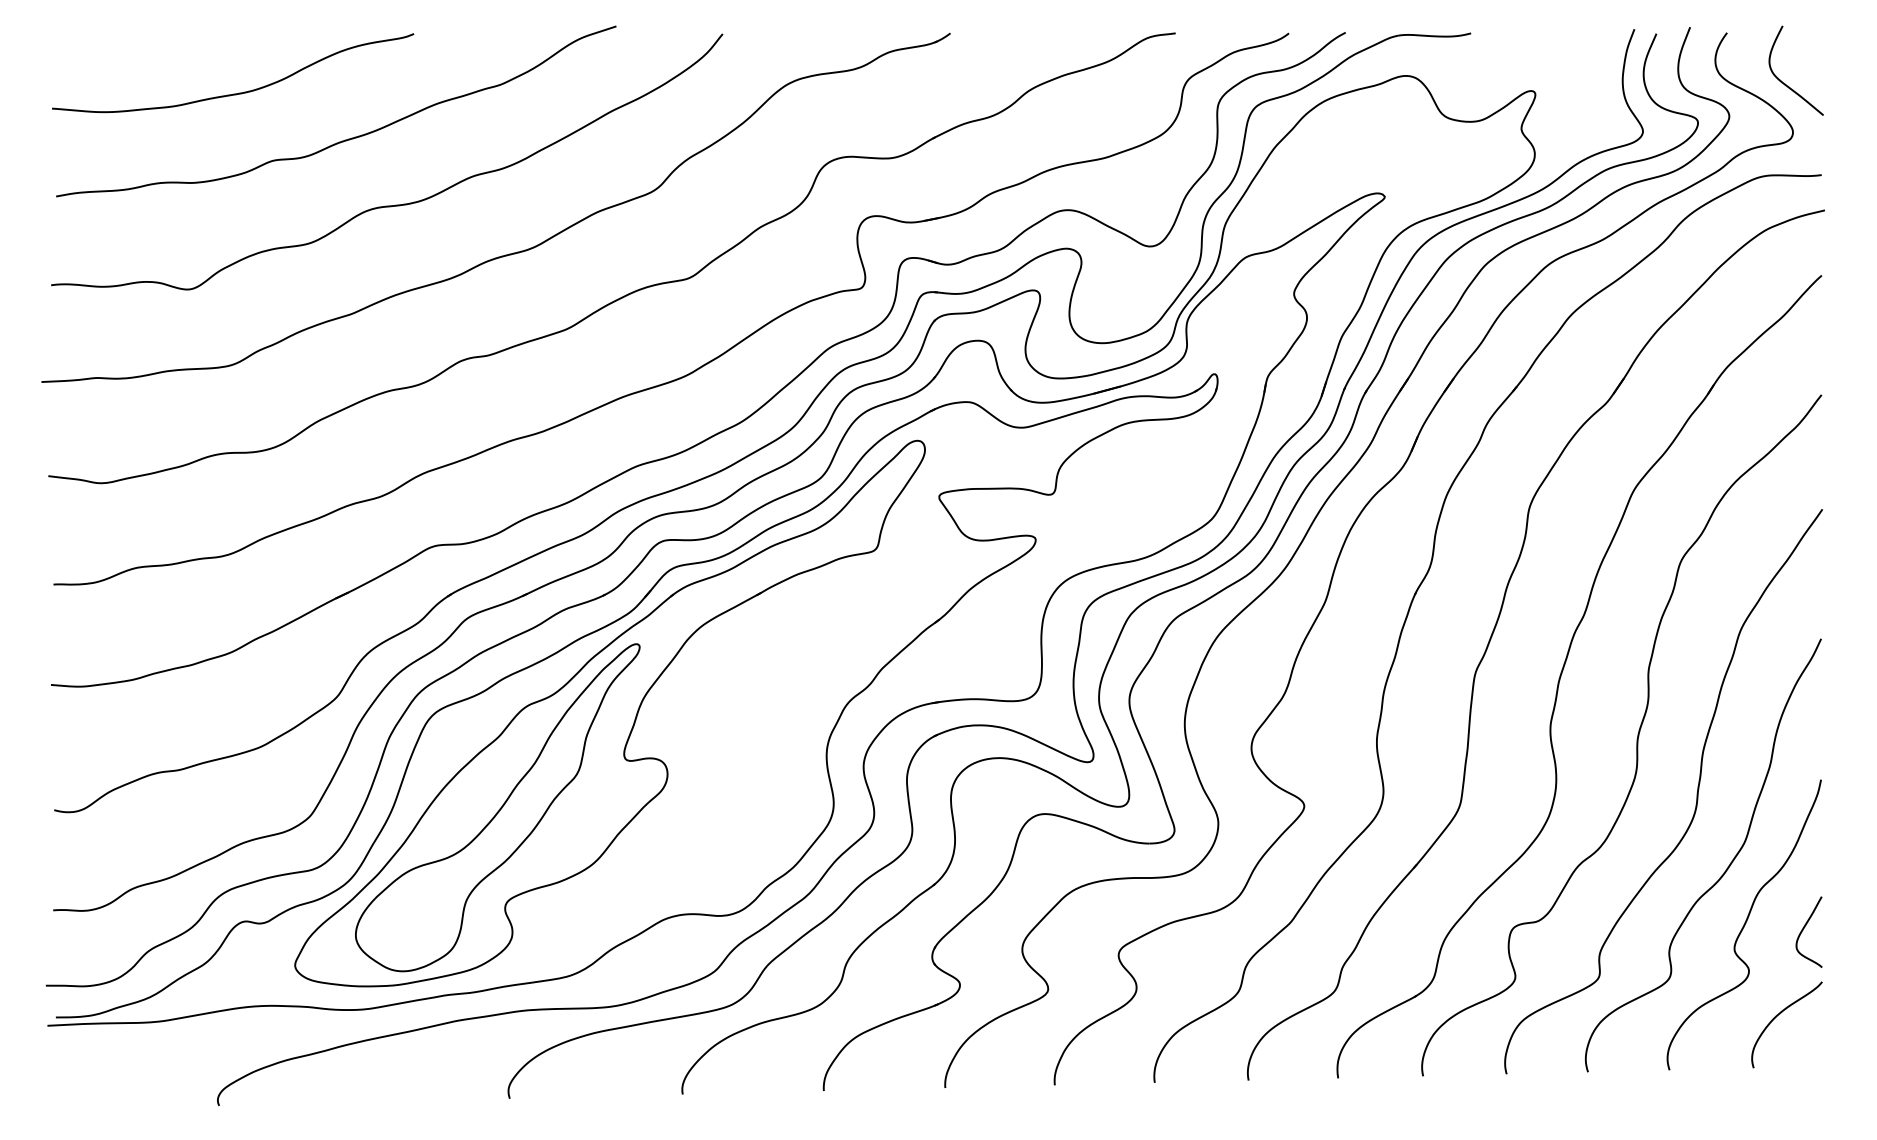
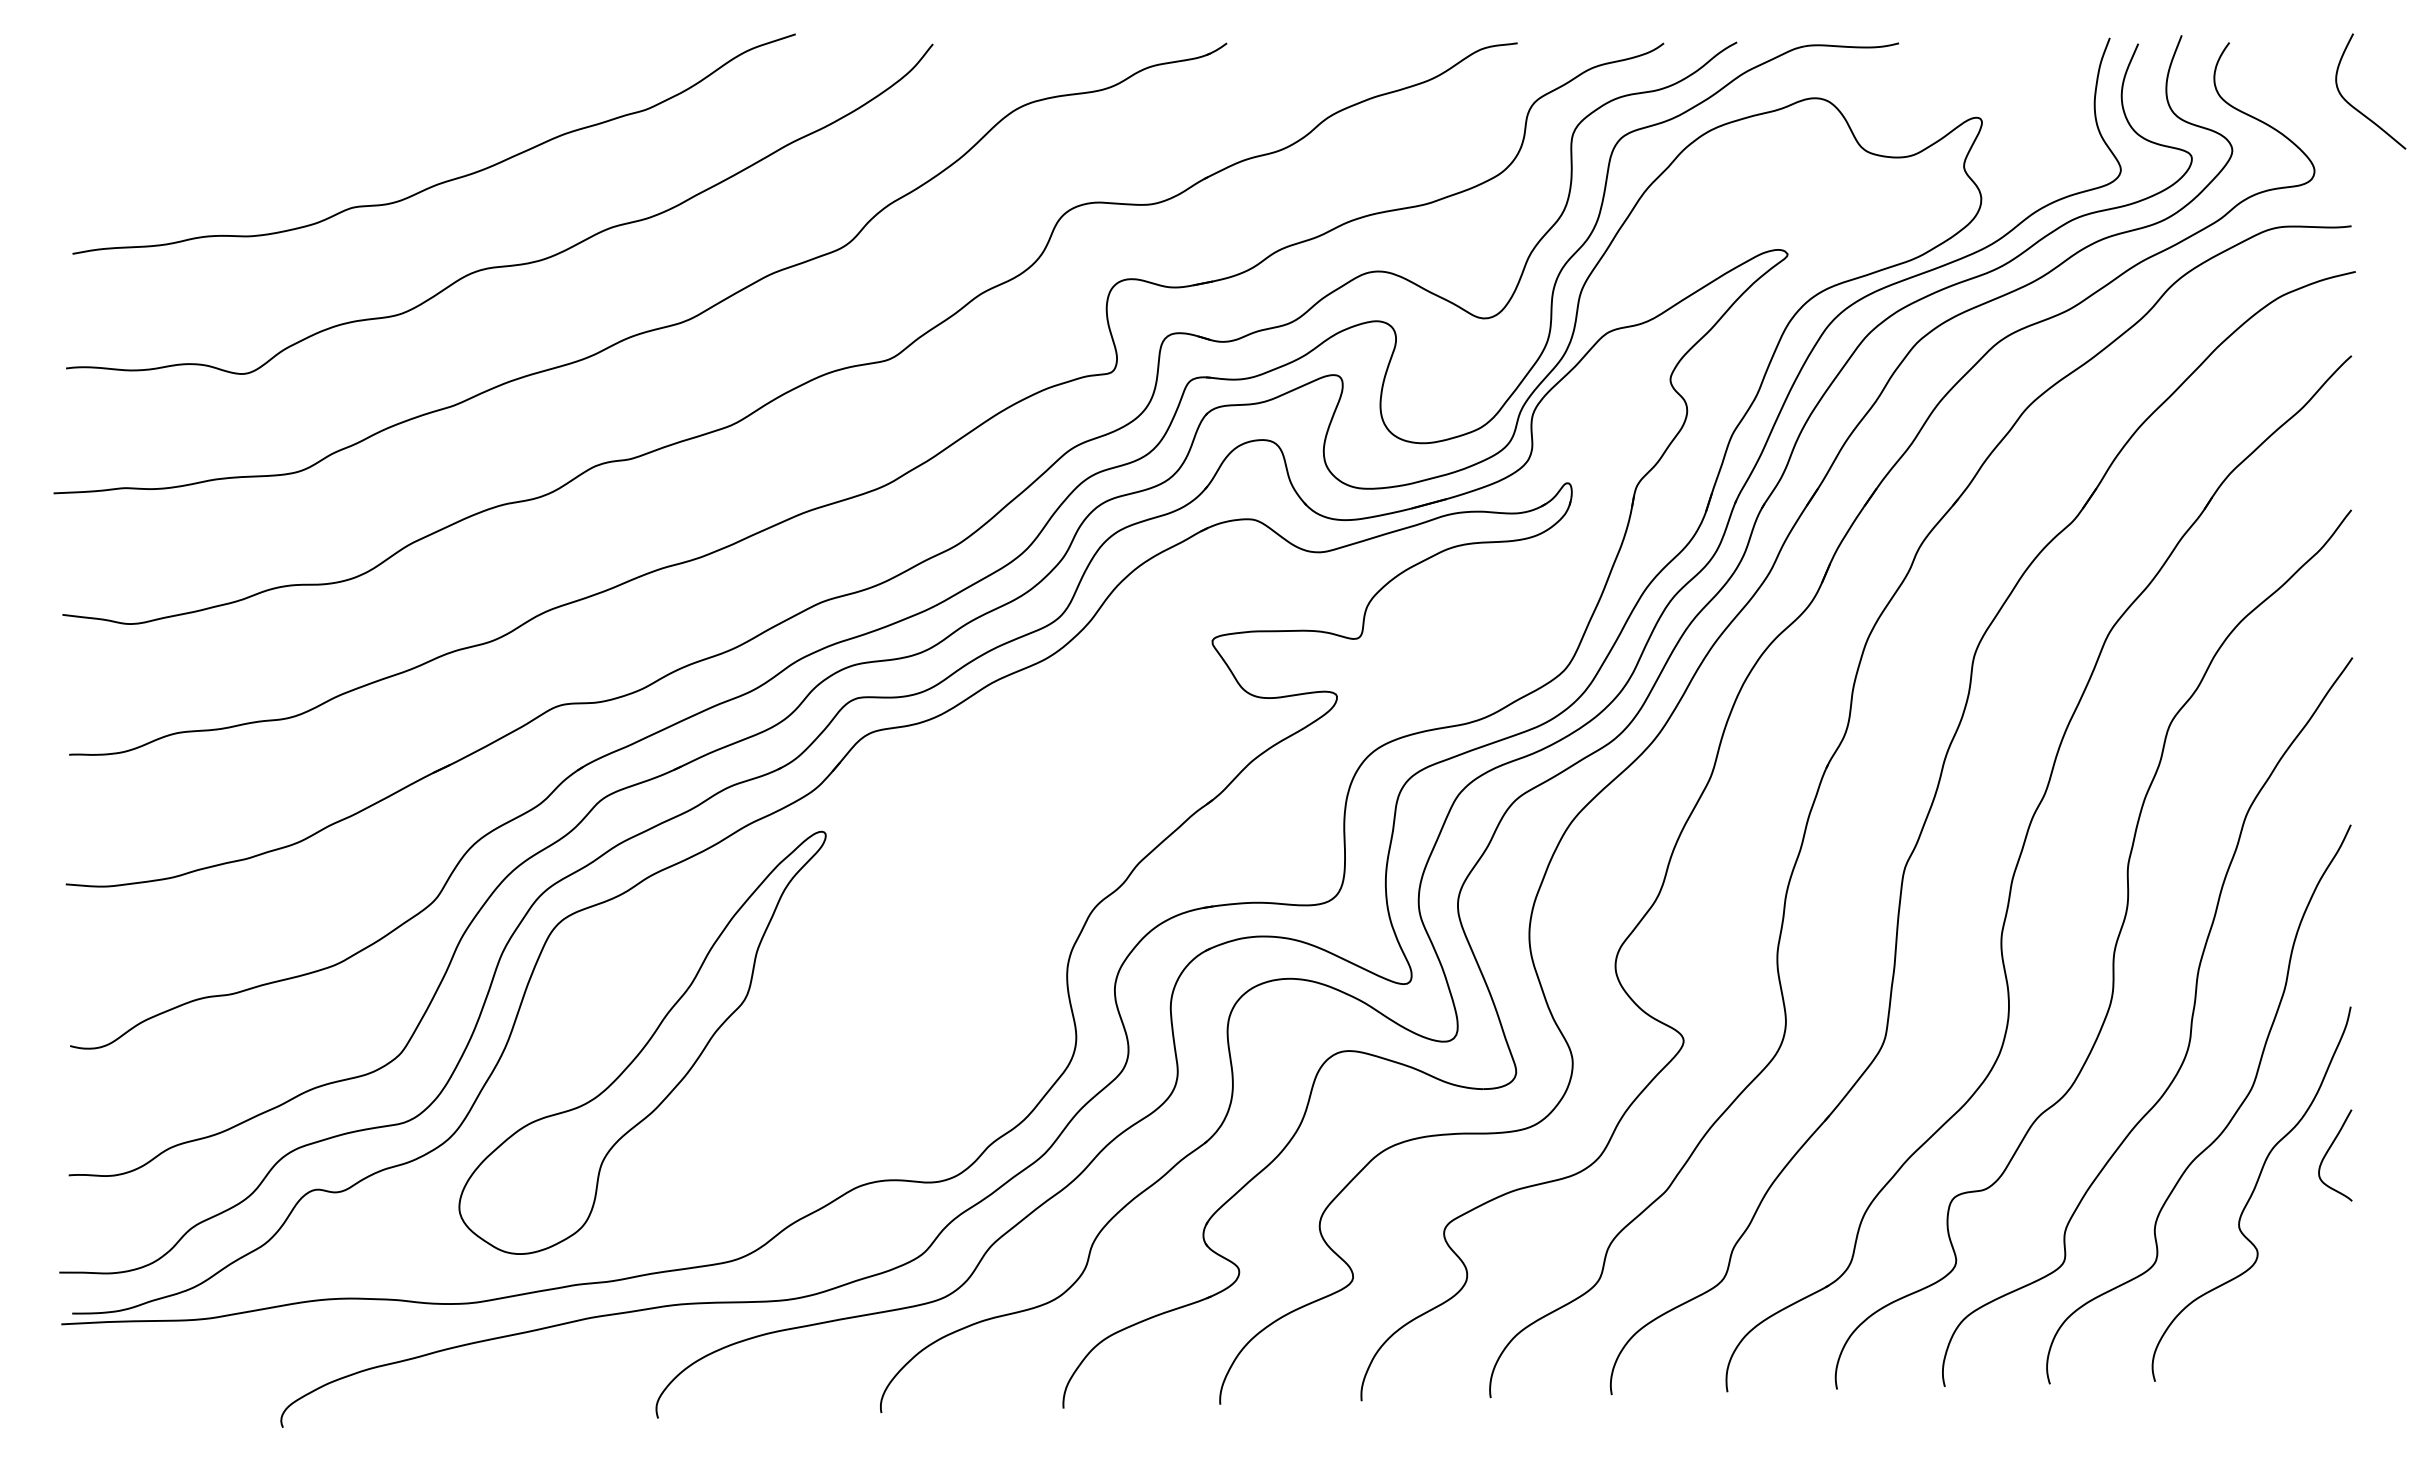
curve: (1786, 84) -> (2358, 109), moved
curve: (236, 93) -> (305, 120), removed
part: (610, 713) -> (787, 921), removed
curve: (1804, 928) -> (2329, 1150), moved
curve: (1778, 1015) -> (2295, 1311), removed

